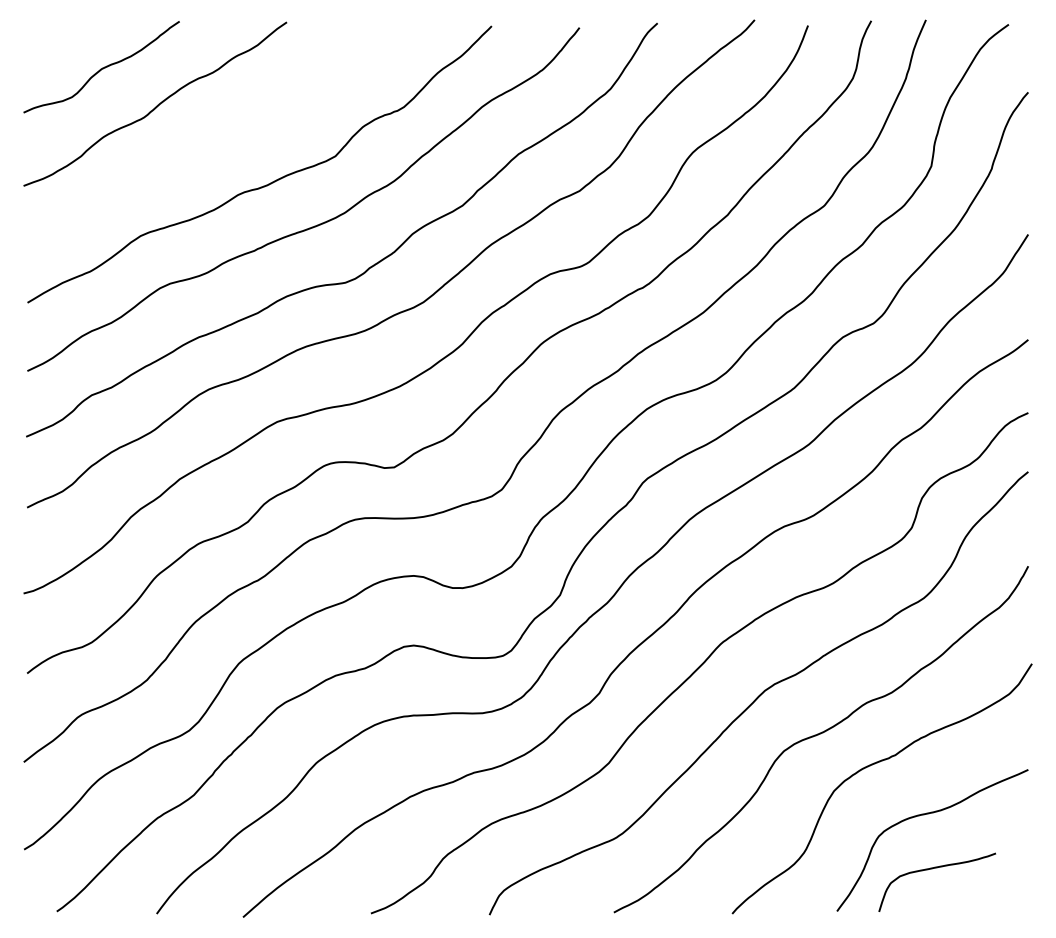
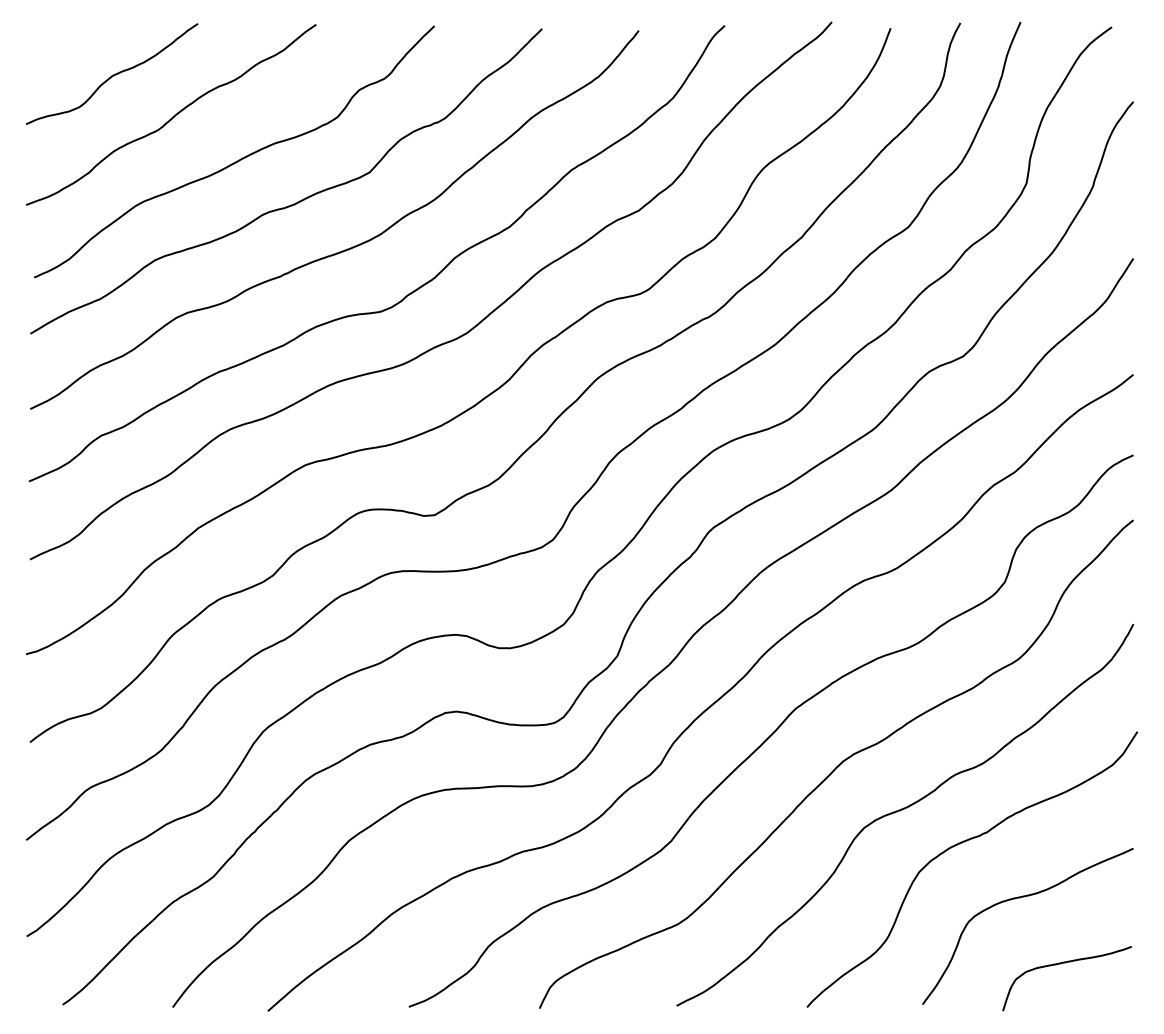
curve: (216, 144) -> (238, 159), added
curve: (935, 868) -> (1065, 963), moved

